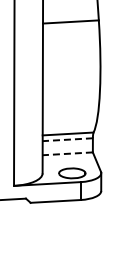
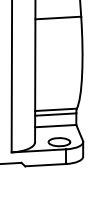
line: (67, 139) -> (55, 114), dashed -> solid
line: (67, 153) -> (55, 125), dashed -> solid

